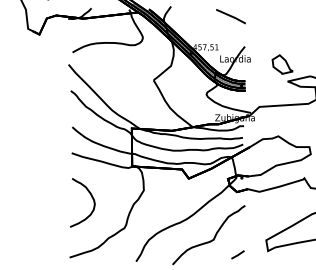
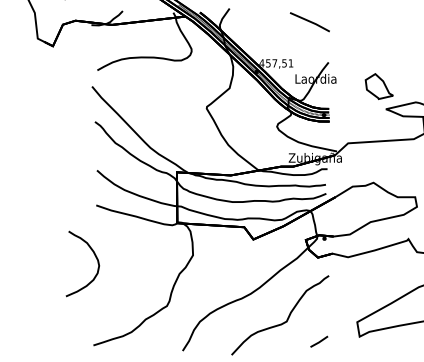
part: (91, 197) -> (94, 256), moved

